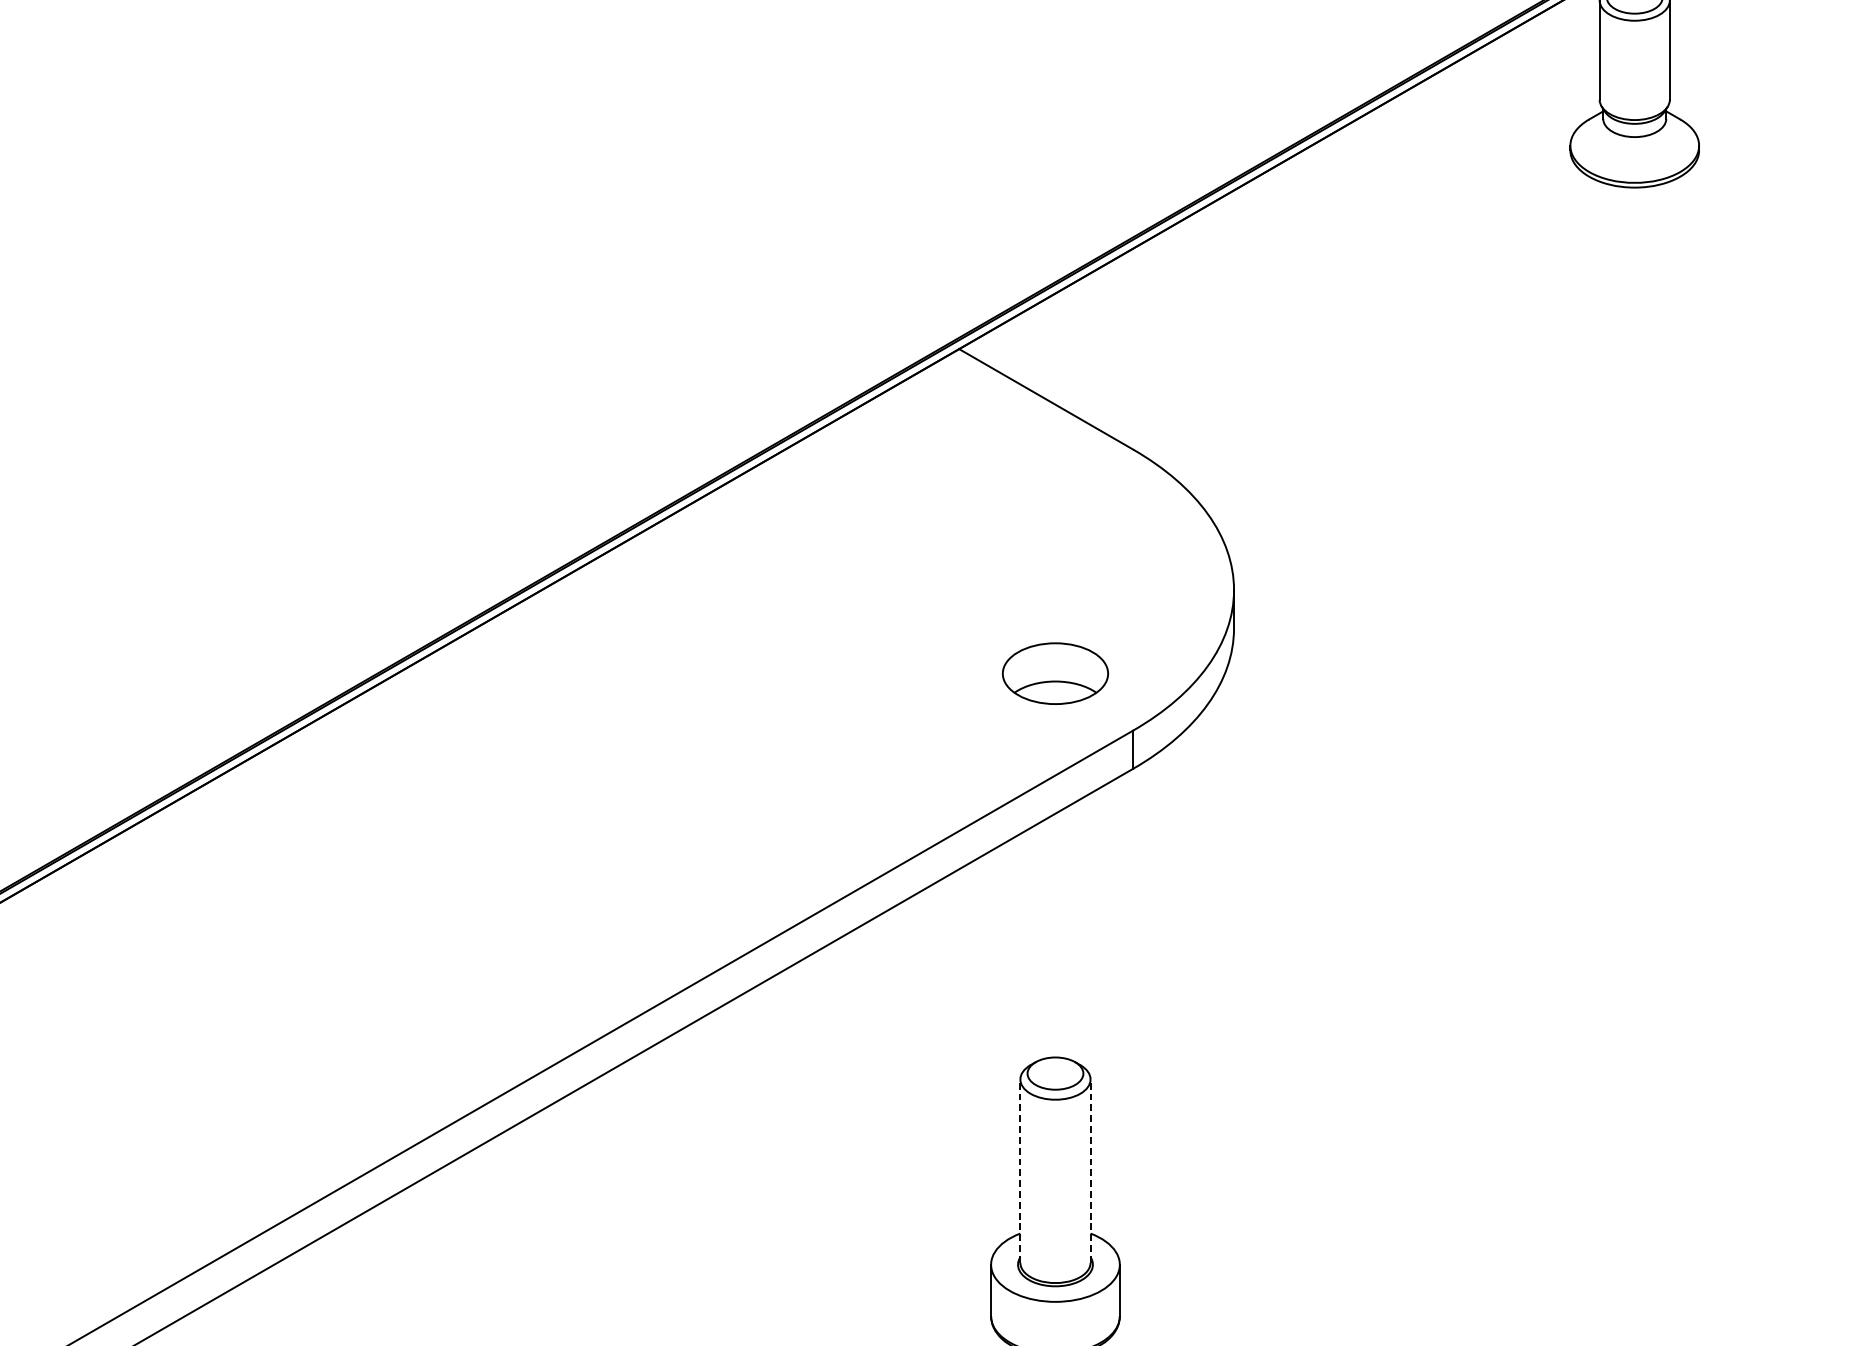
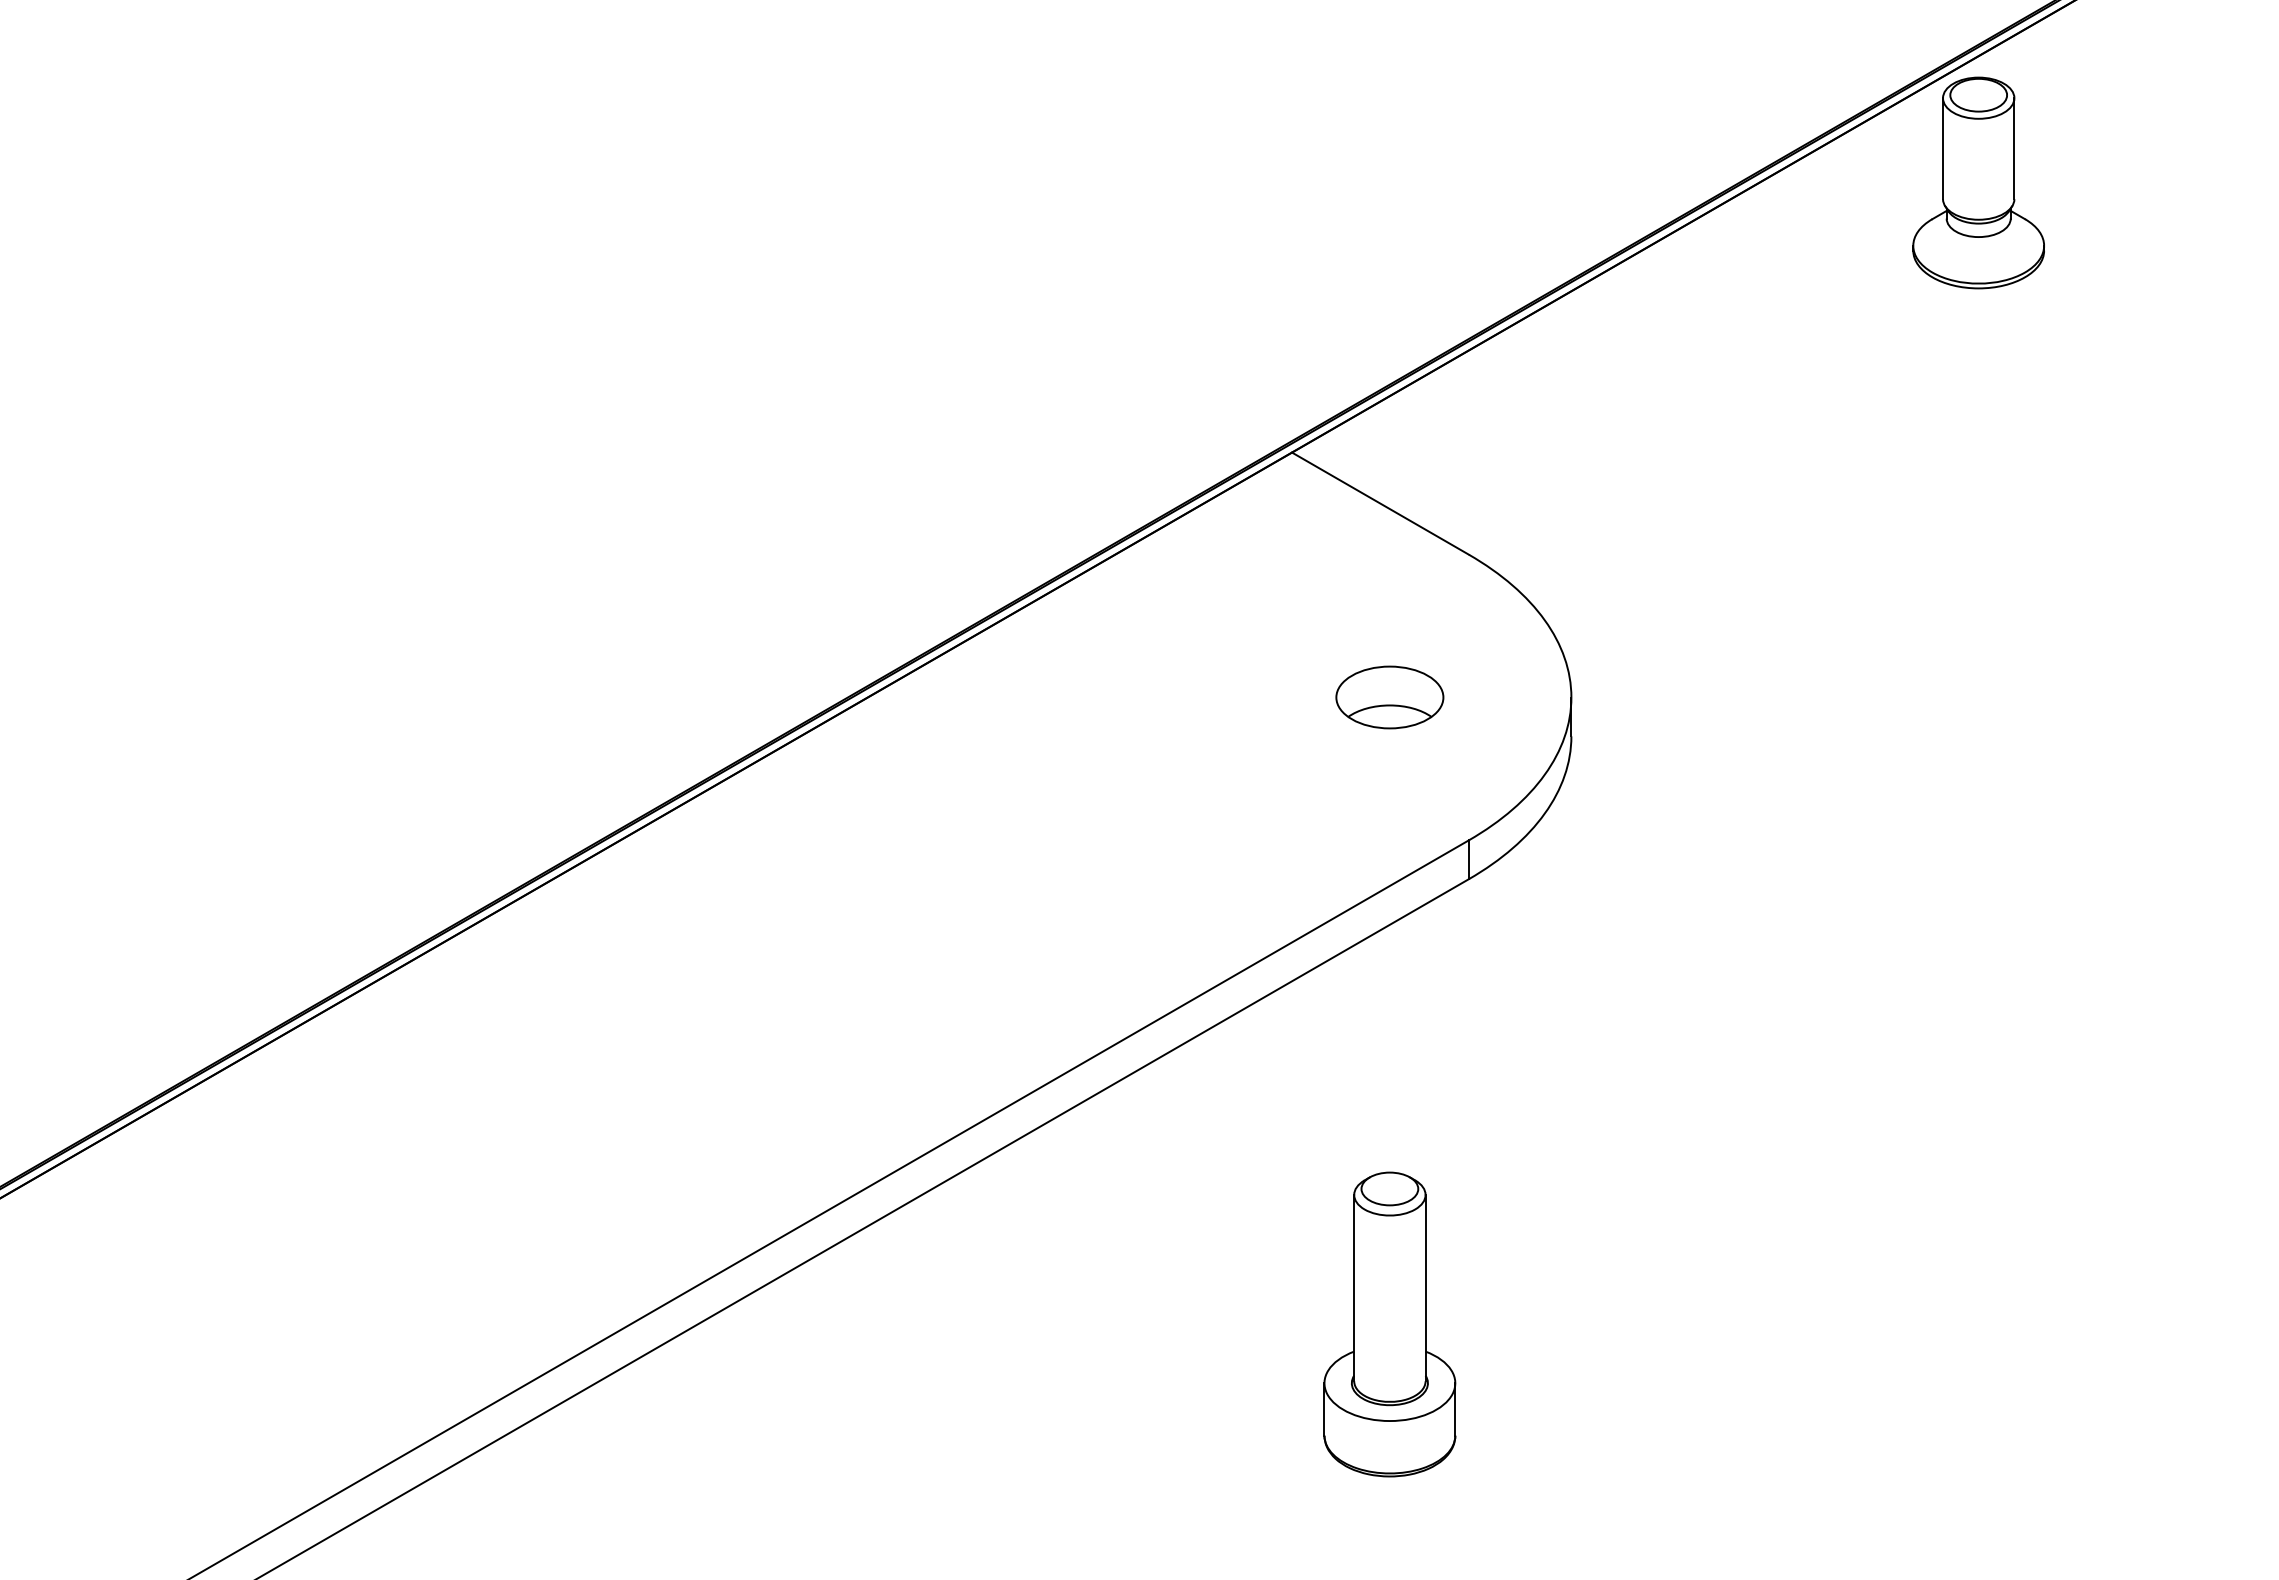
part: (1055, 673) -> (1389, 697), moved
line: (1020, 1170) -> (1354, 1287), dashed -> solid
line: (1090, 1170) -> (1425, 1287), dashed -> solid

